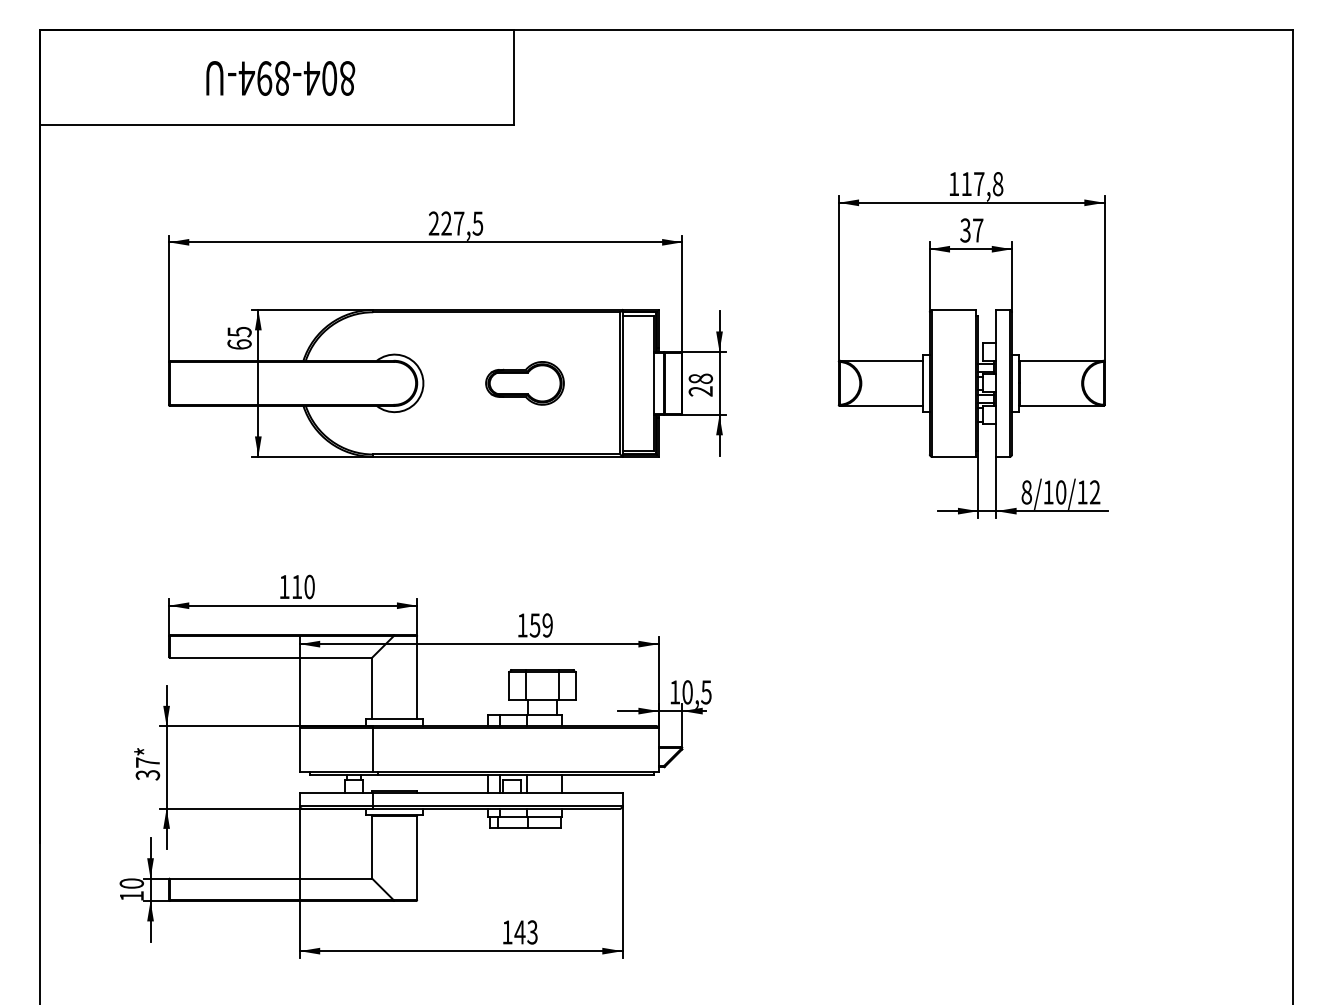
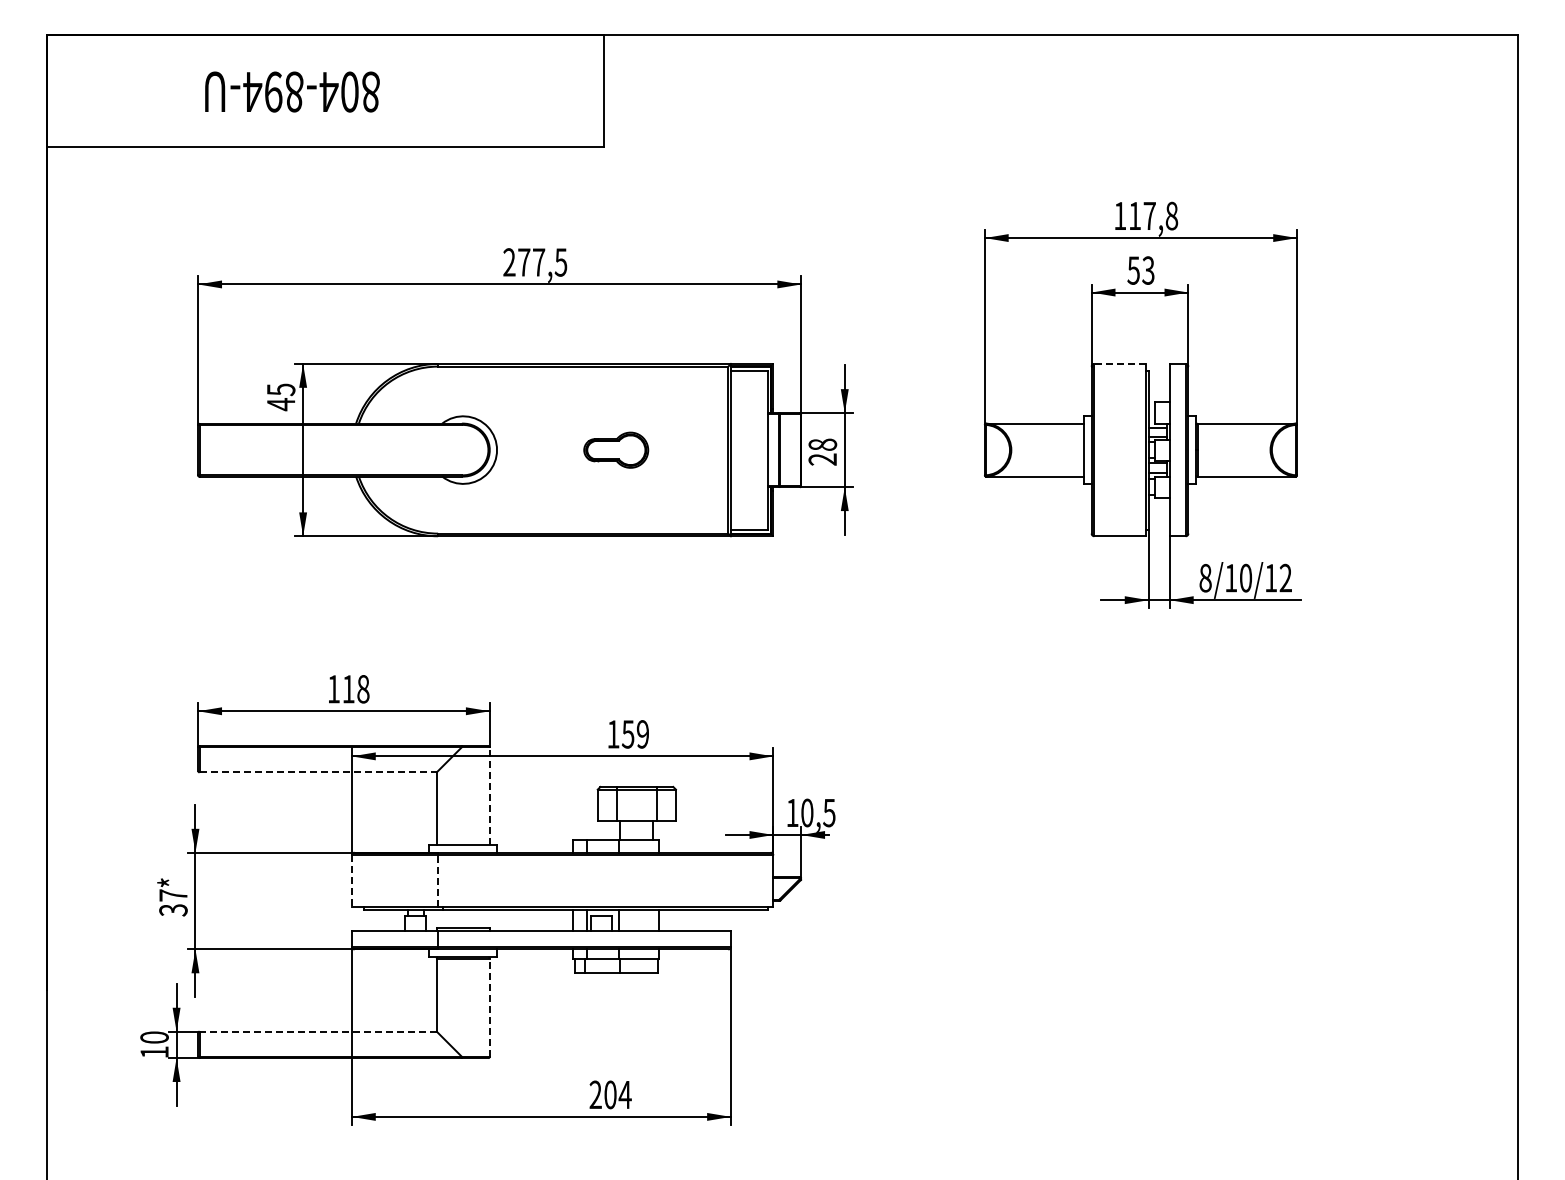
text: (280, 78) -> (292, 91), moved
text: (446, 223) -> (524, 262), 227,5 -> 277,5
text: (972, 230) -> (1141, 270), 37 -> 53
line: (954, 309) -> (1120, 363), solid -> dashed
text: (239, 344) -> (280, 404), 65 -> 45
part: (524, 383) -> (615, 450), size x0.7
text: (309, 587) -> (363, 689), 110 -> 118
line: (271, 657) -> (318, 772), solid -> dashed
line: (417, 677) -> (489, 795), solid -> dashed
line: (299, 750) -> (351, 881), solid -> dashed
line: (373, 750) -> (438, 881), solid -> dashed
line: (417, 858) -> (489, 1007), solid -> dashed
line: (271, 878) -> (318, 1031), solid -> dashed
text: (520, 932) -> (610, 1094), 143 -> 204

